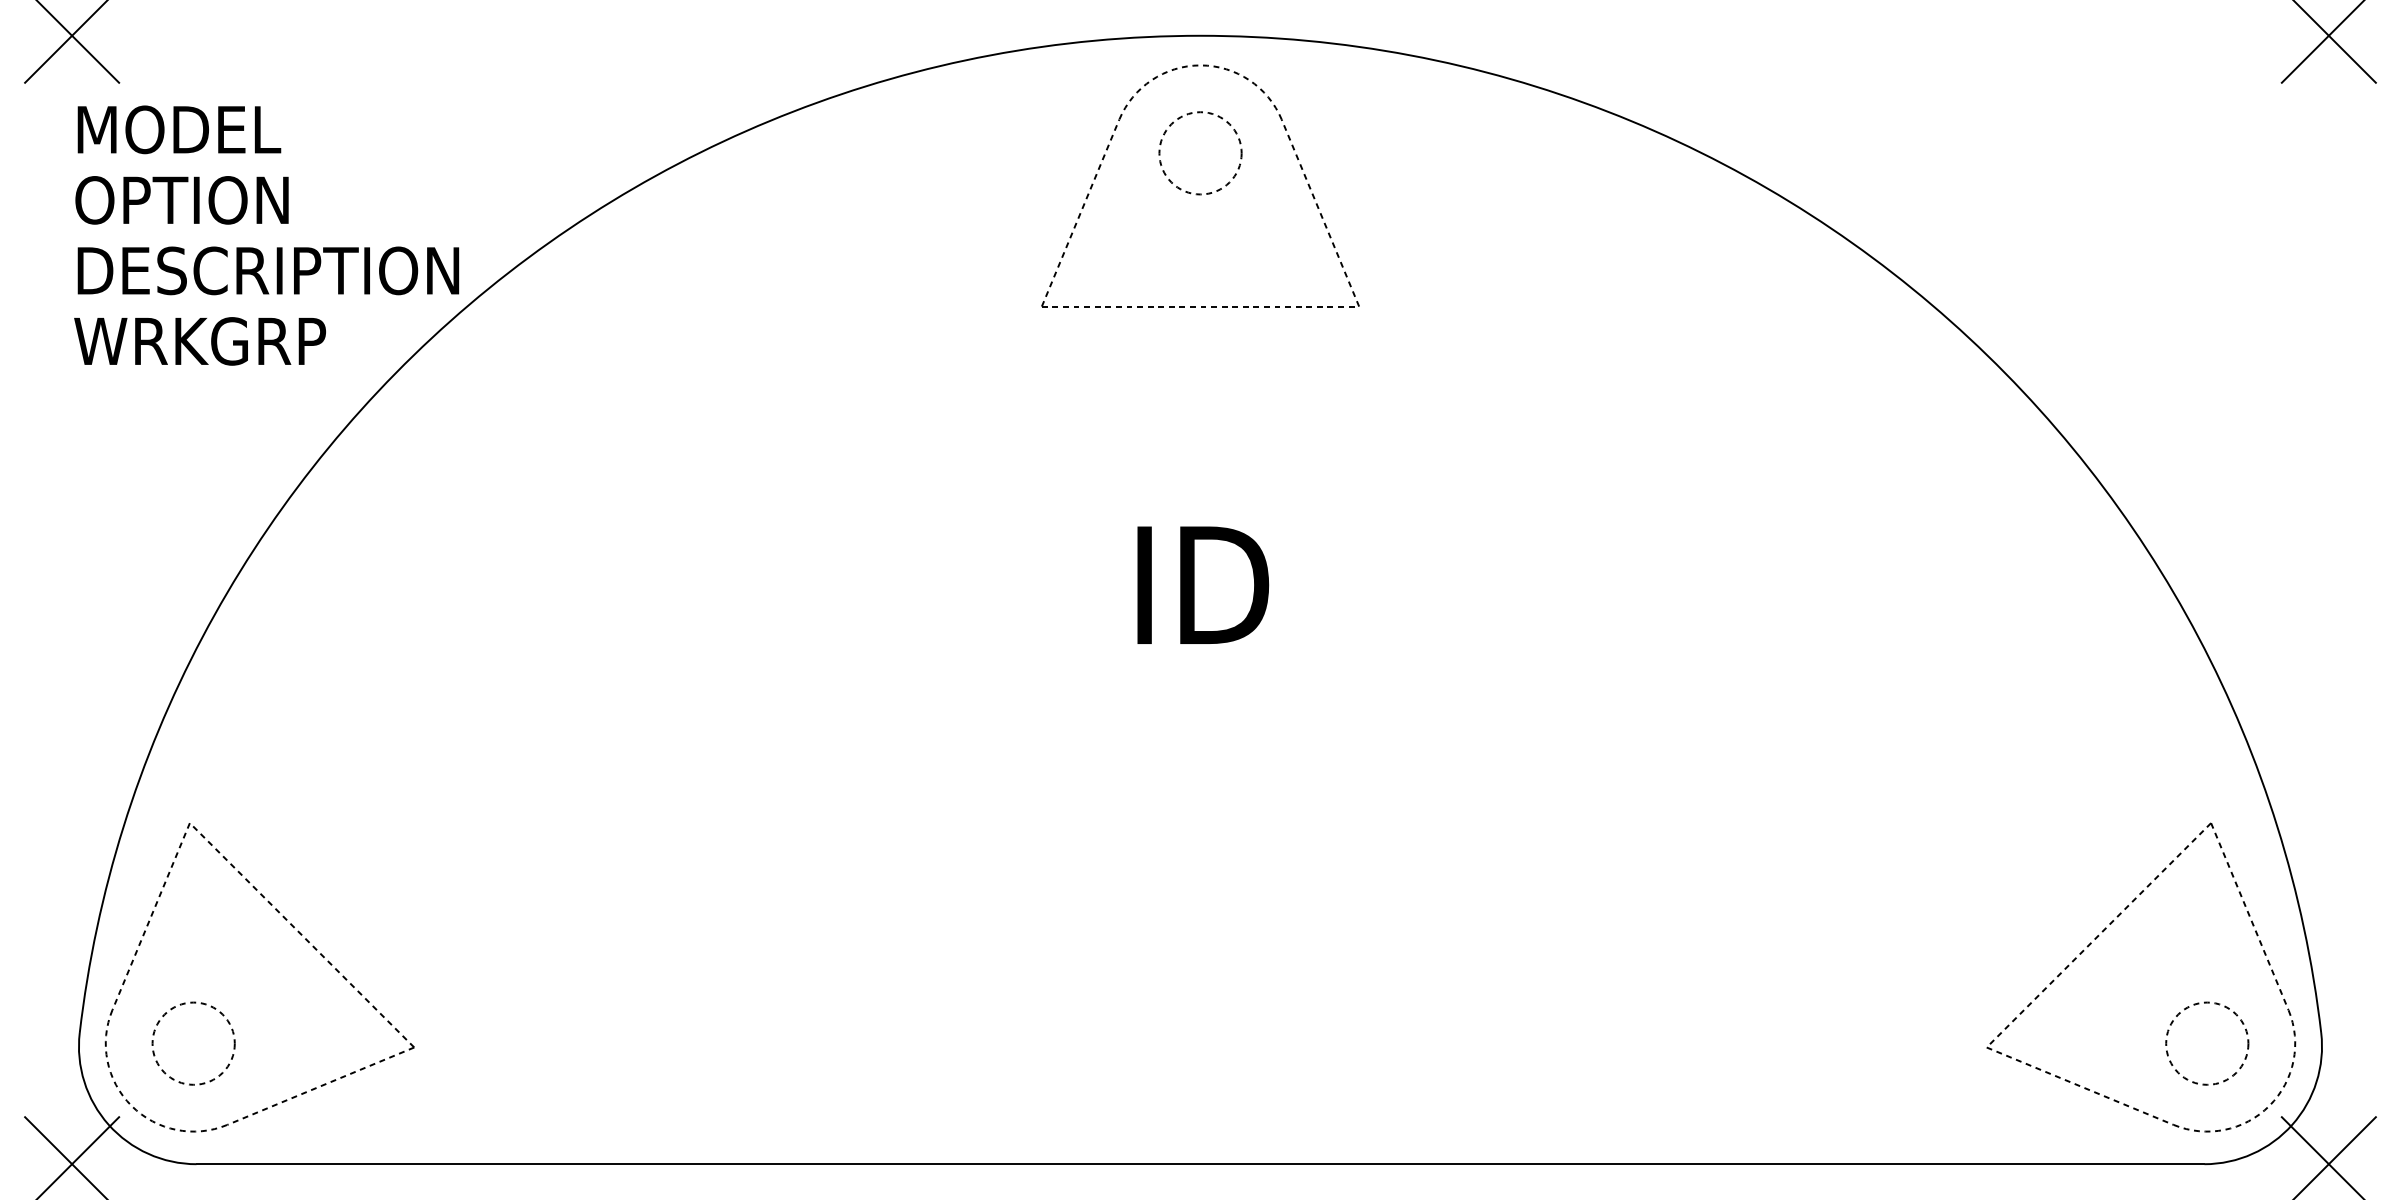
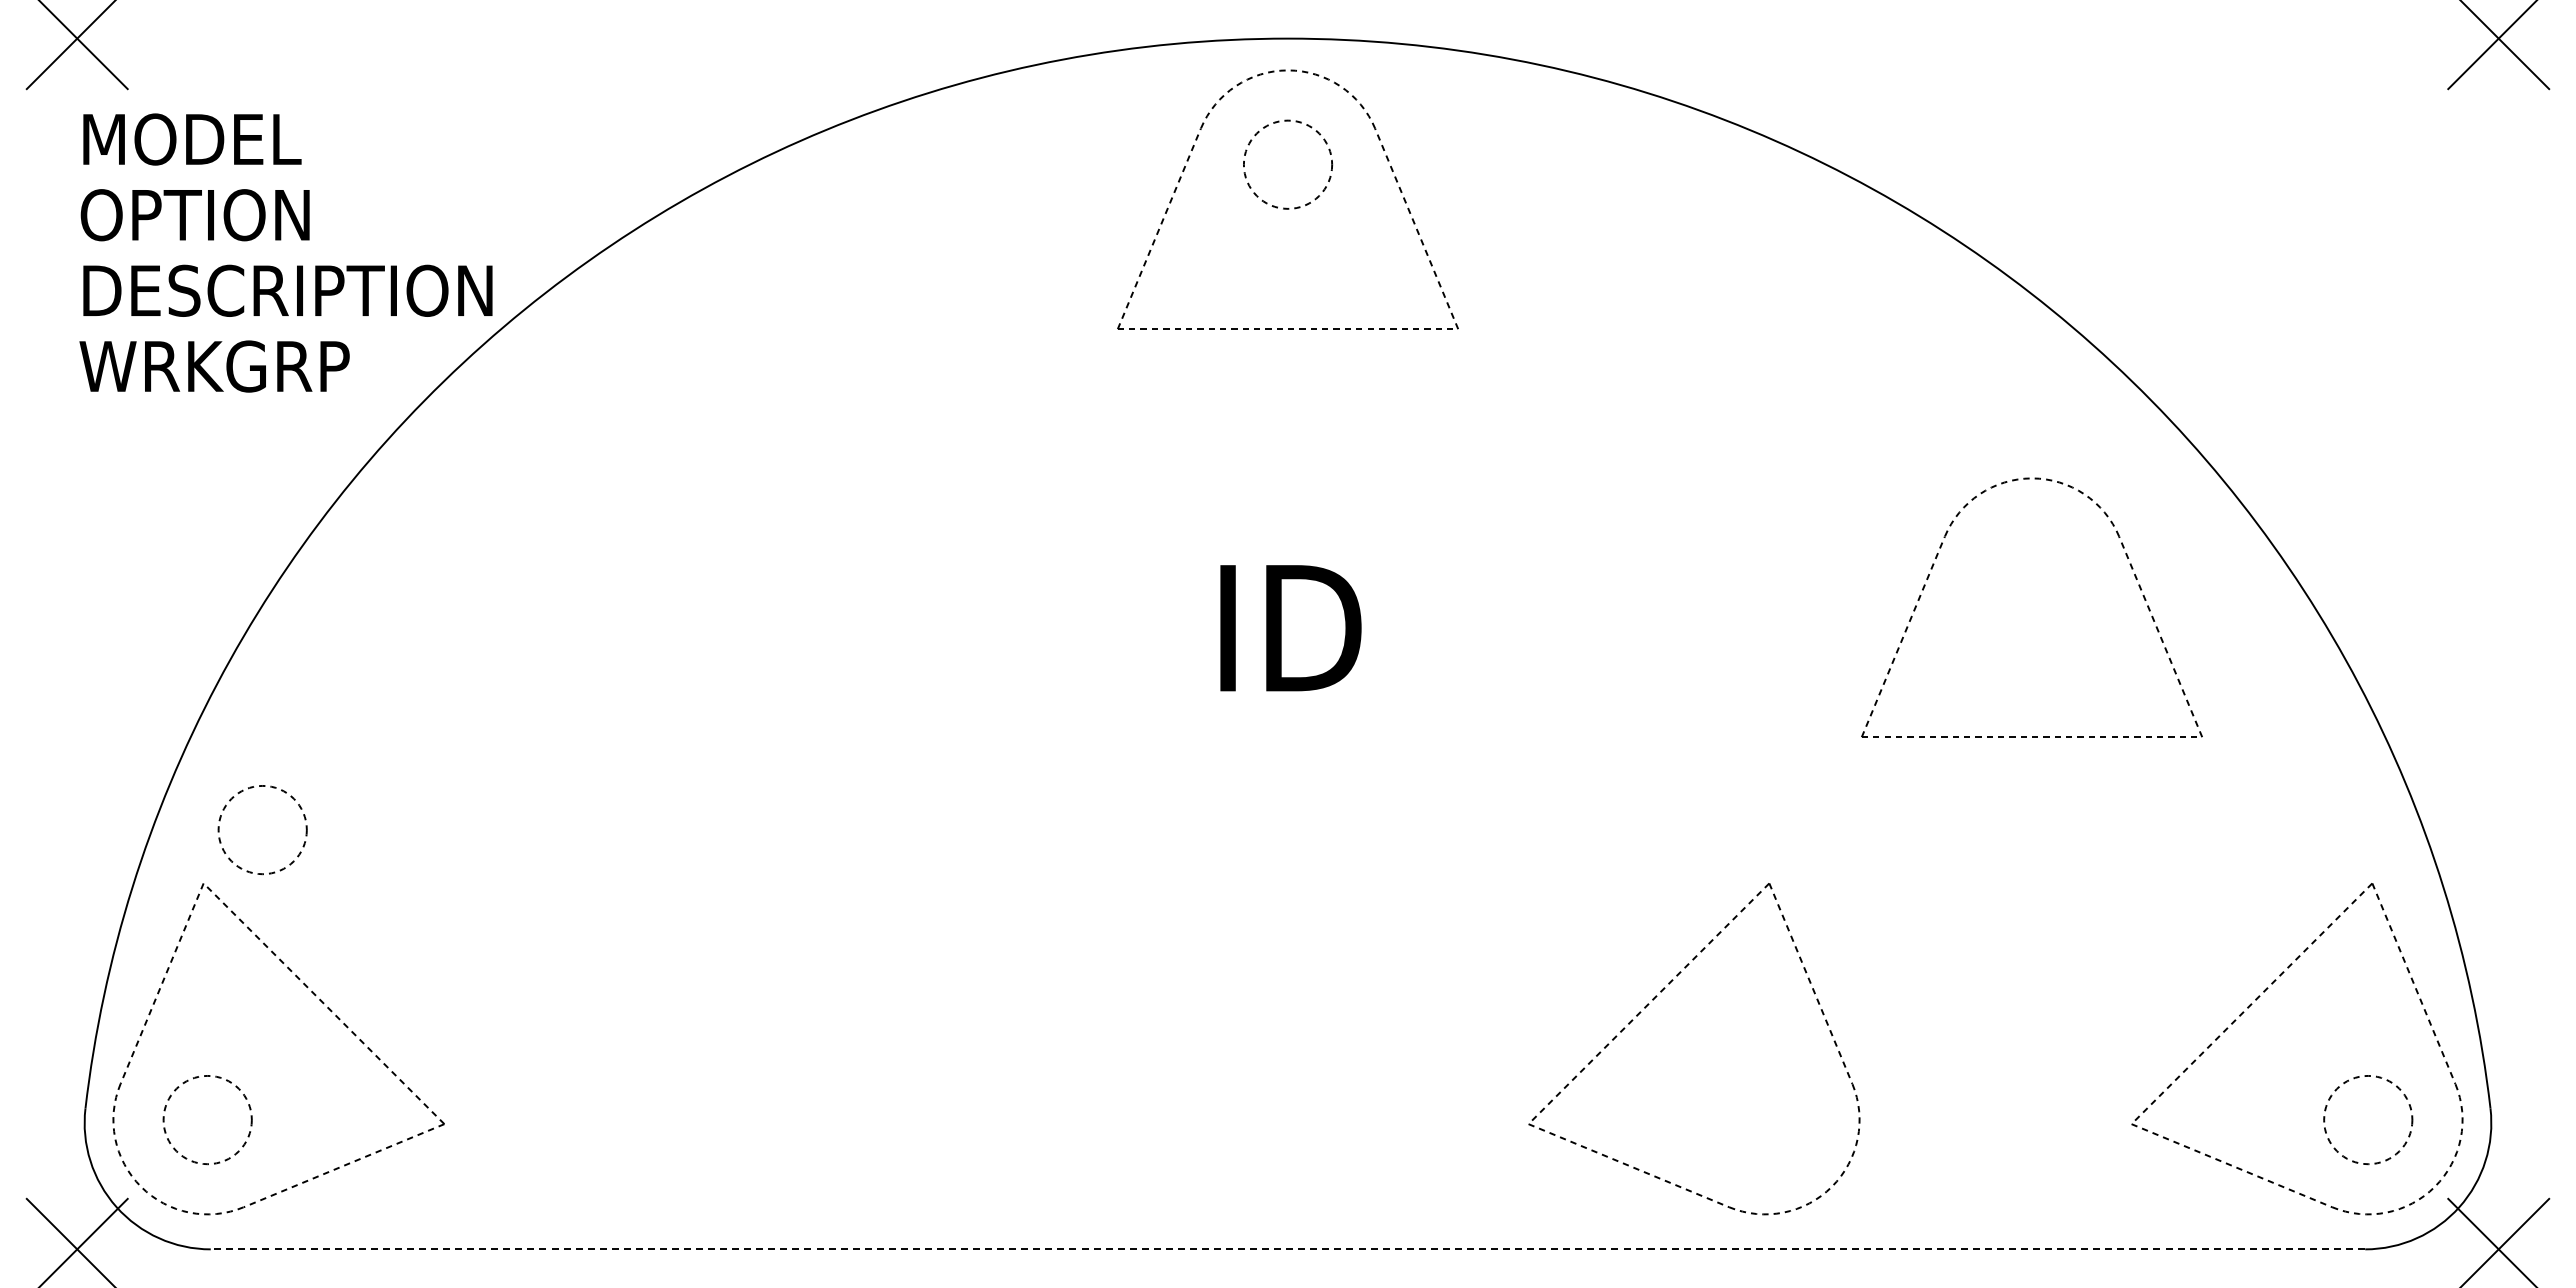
part: (1802, 528) -> (1933, 567), added
circle: (244, 773) -> (262, 830), added
part: (1537, 935) -> (1649, 1004), added
line: (1200, 1164) -> (1287, 1249), solid -> dashed

